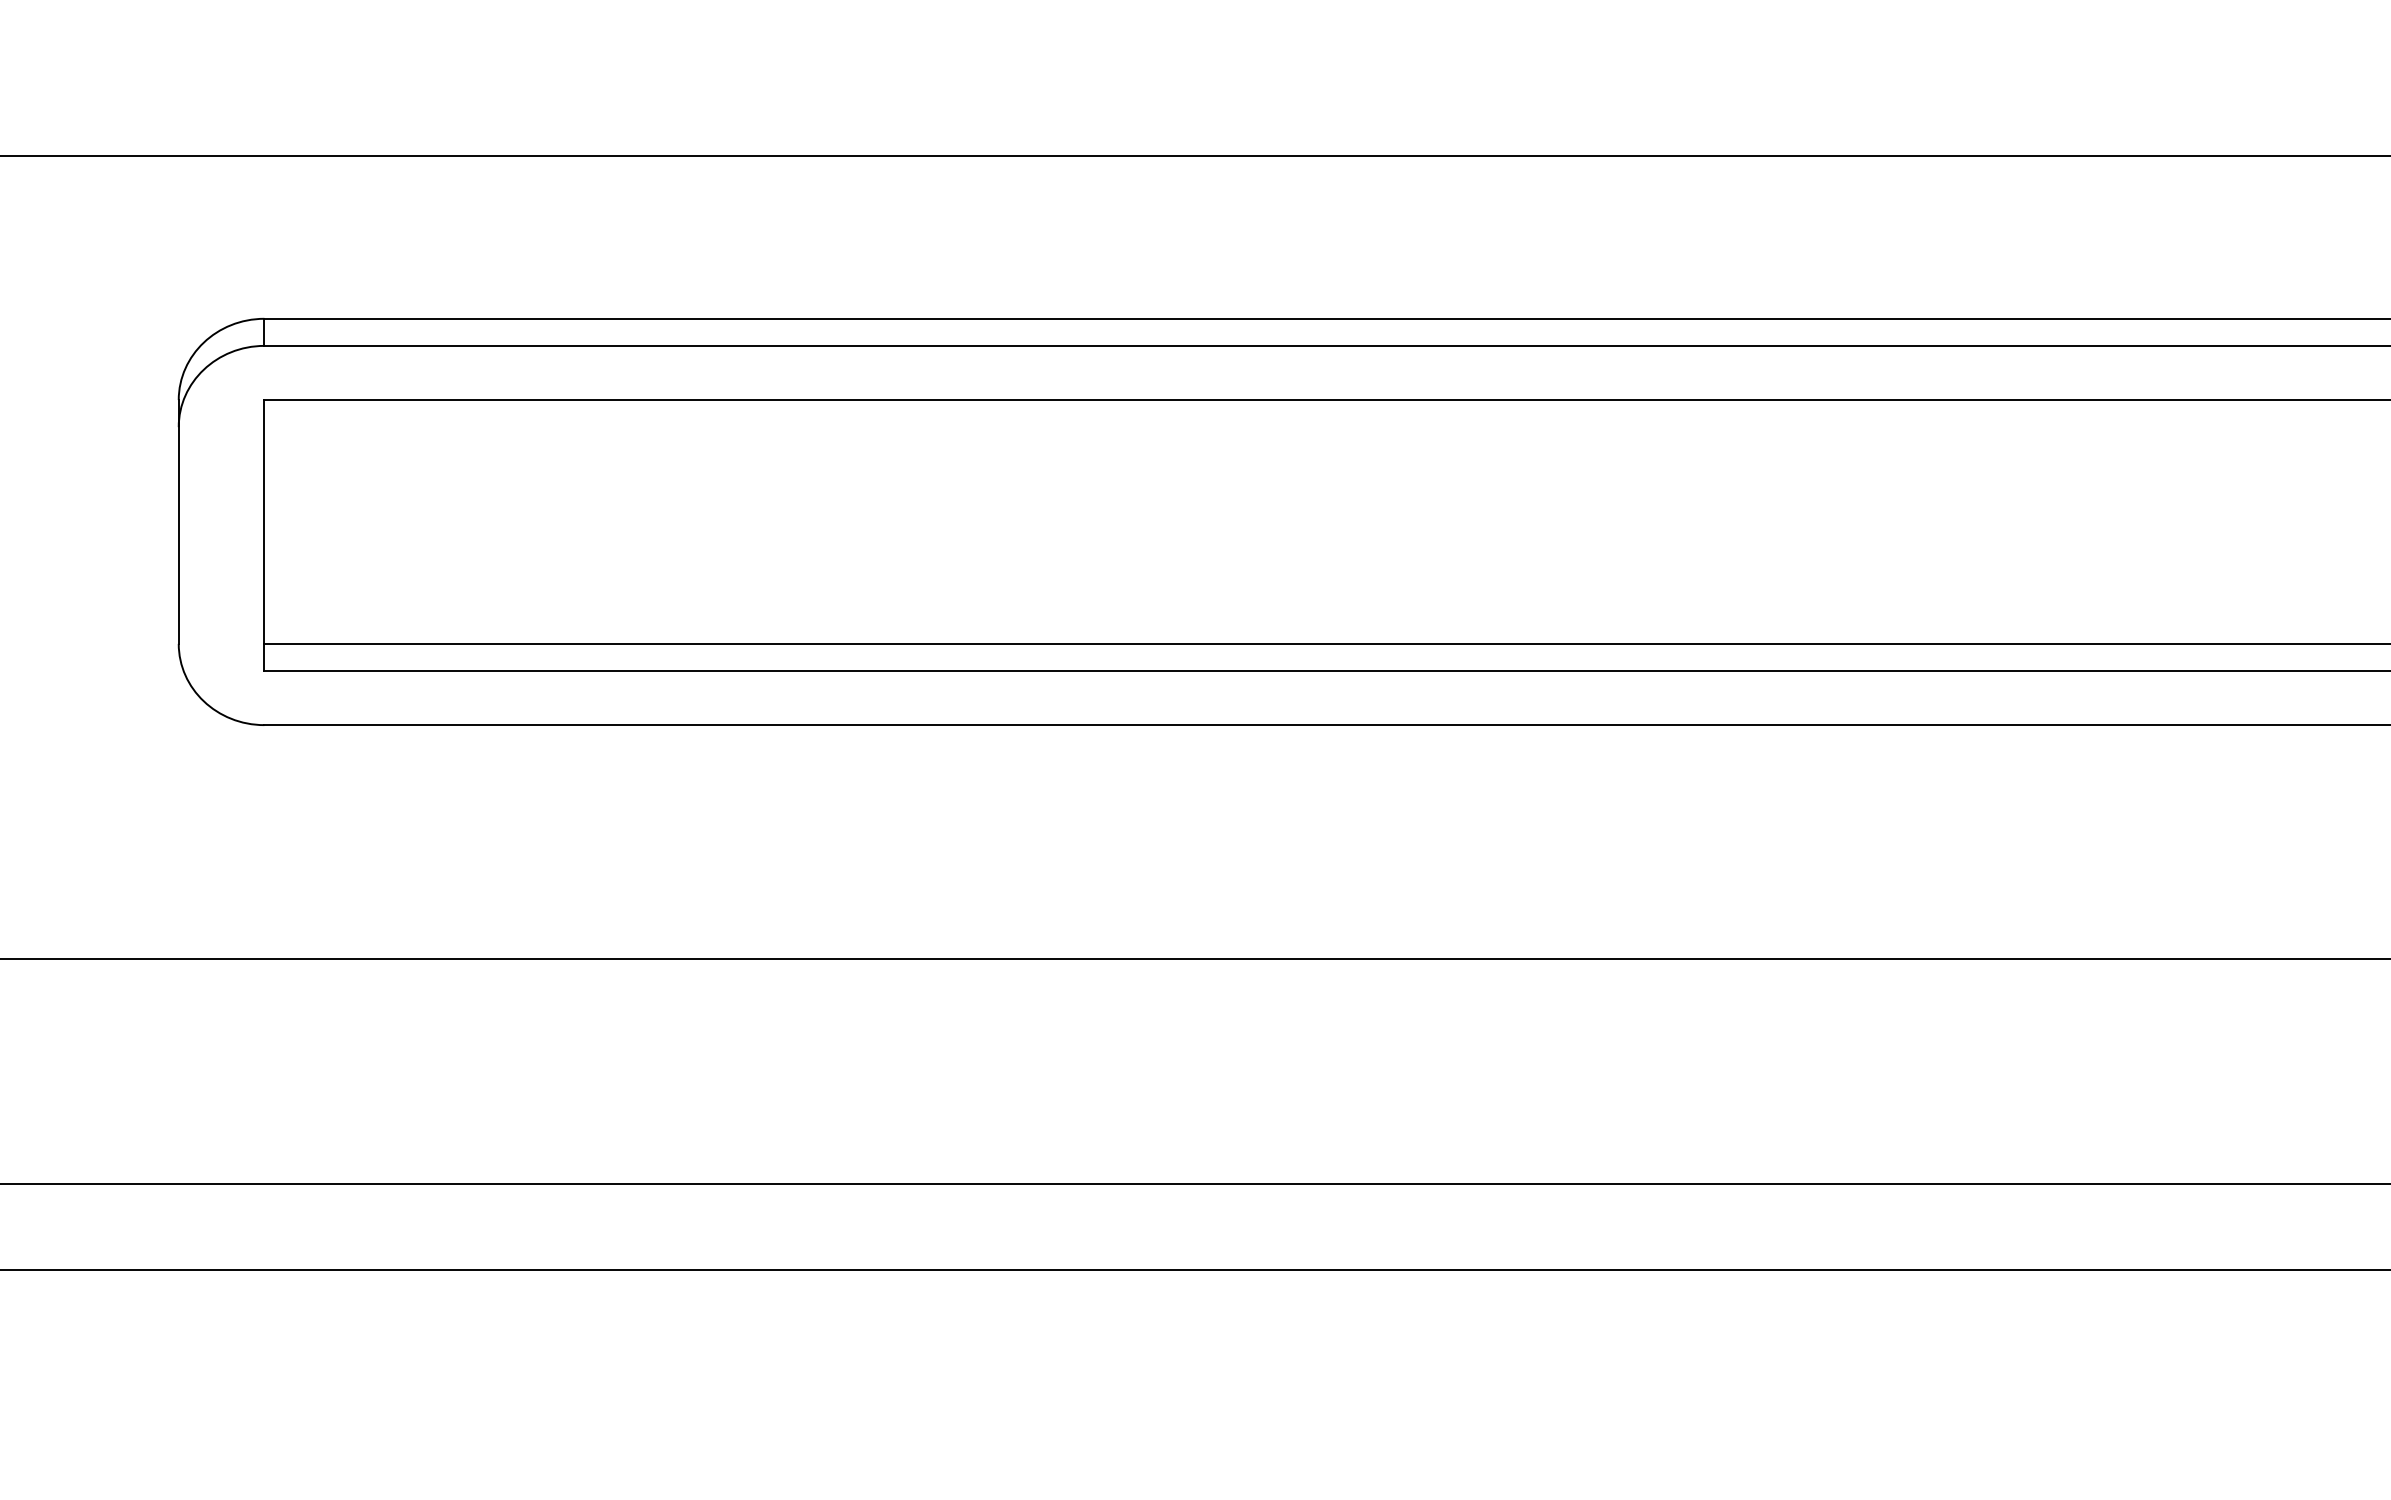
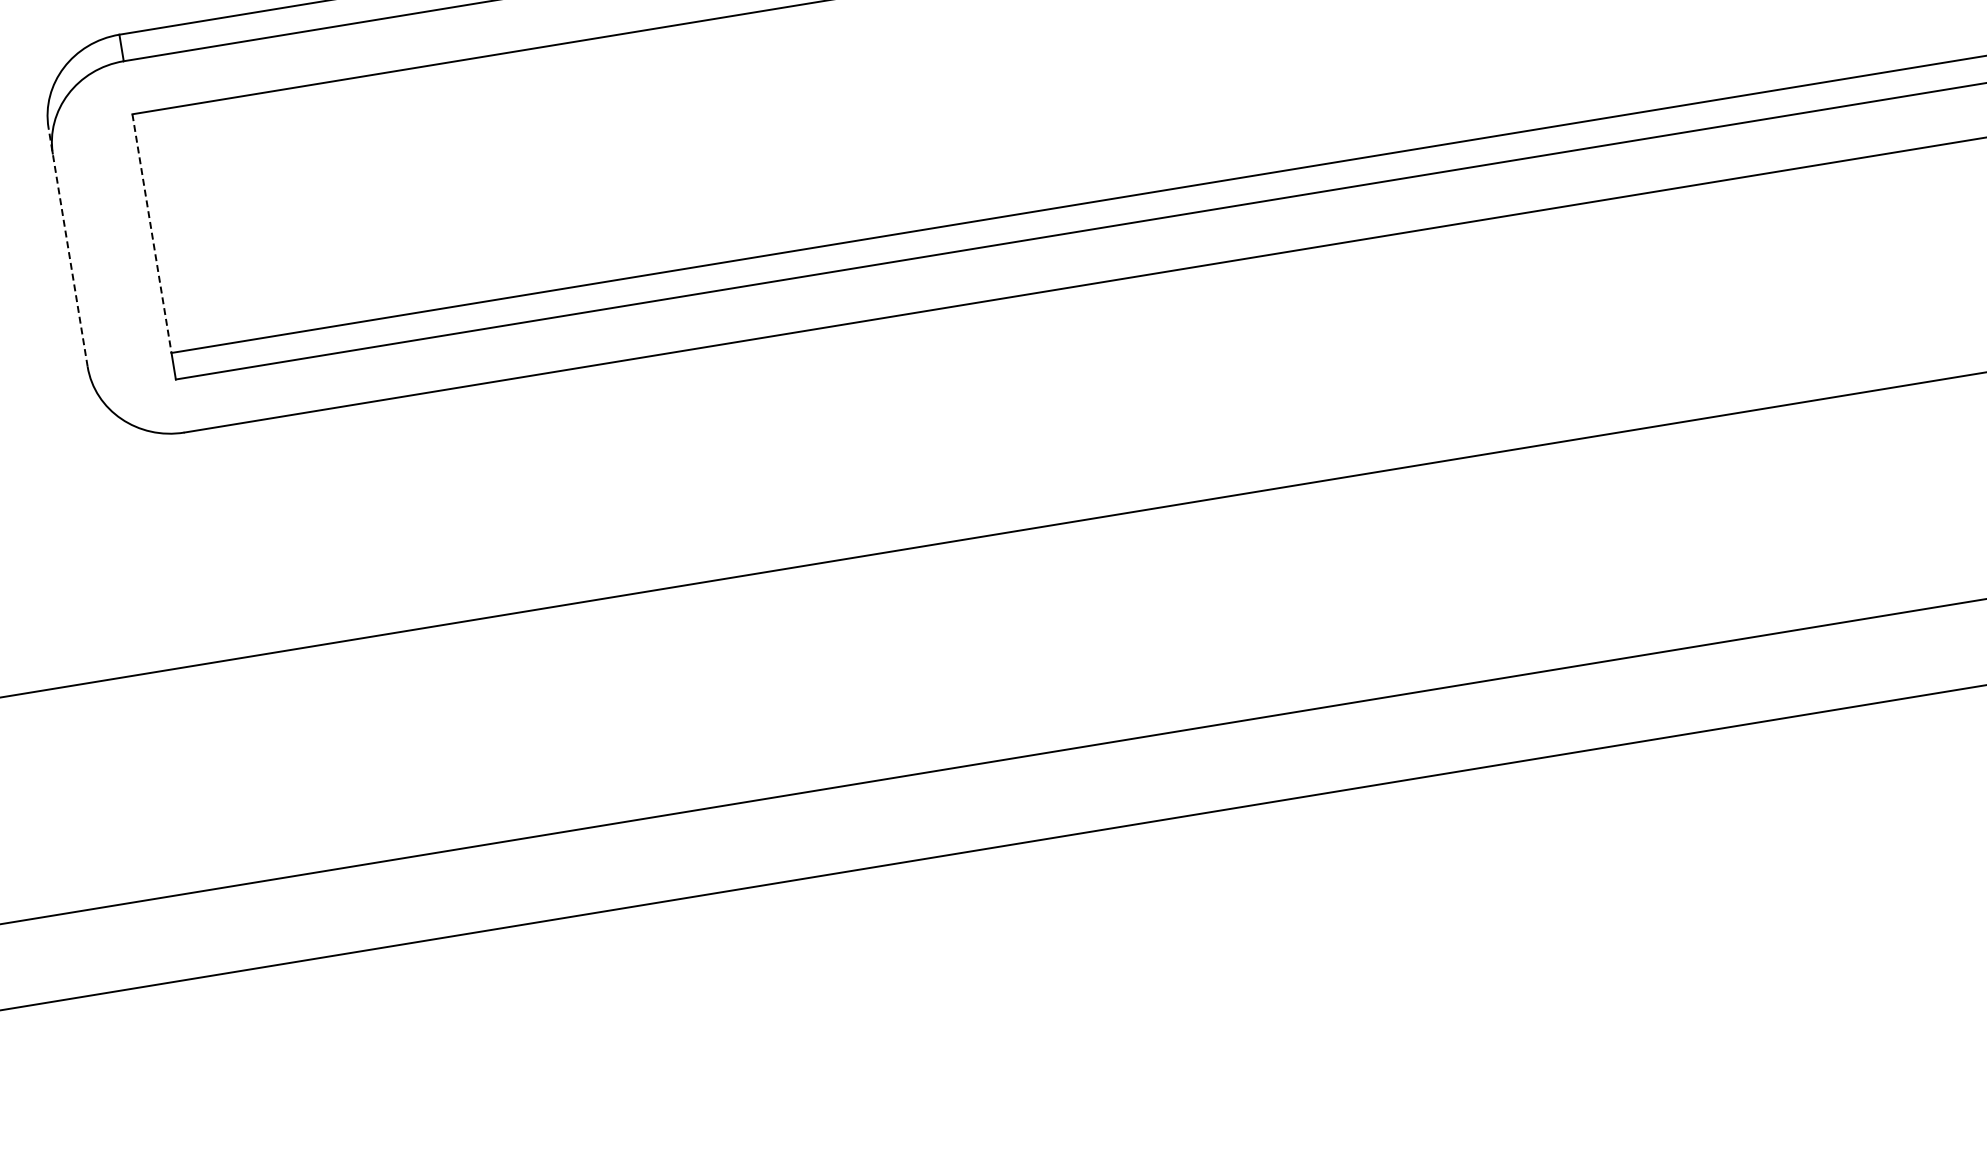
line: (178, 521) -> (67, 246), solid -> dashed
line: (264, 521) -> (152, 233), solid -> dashed

